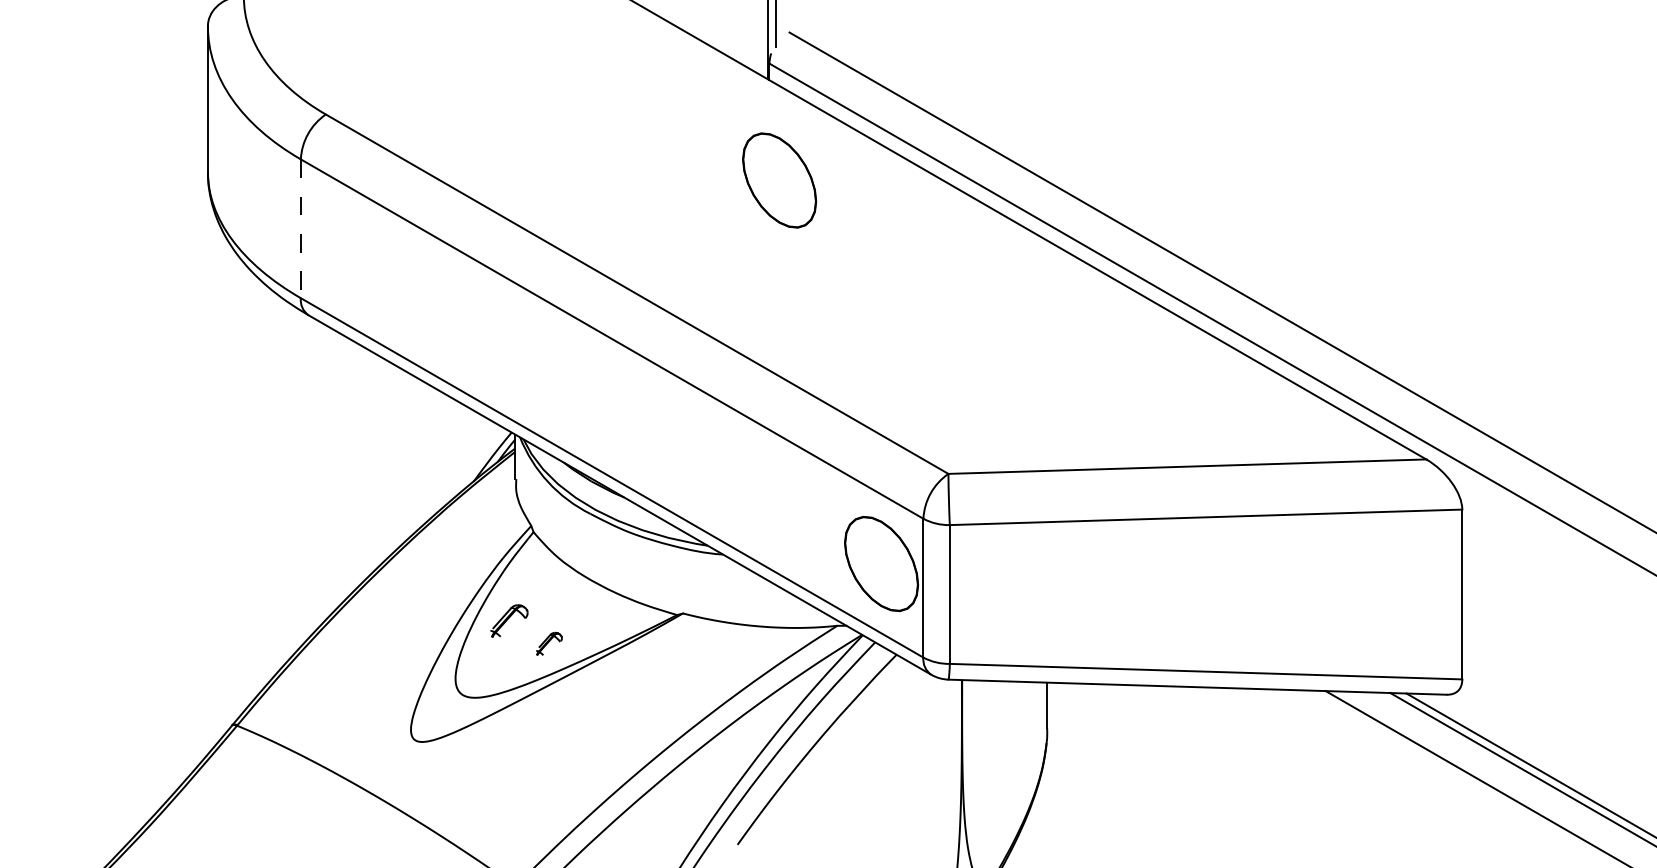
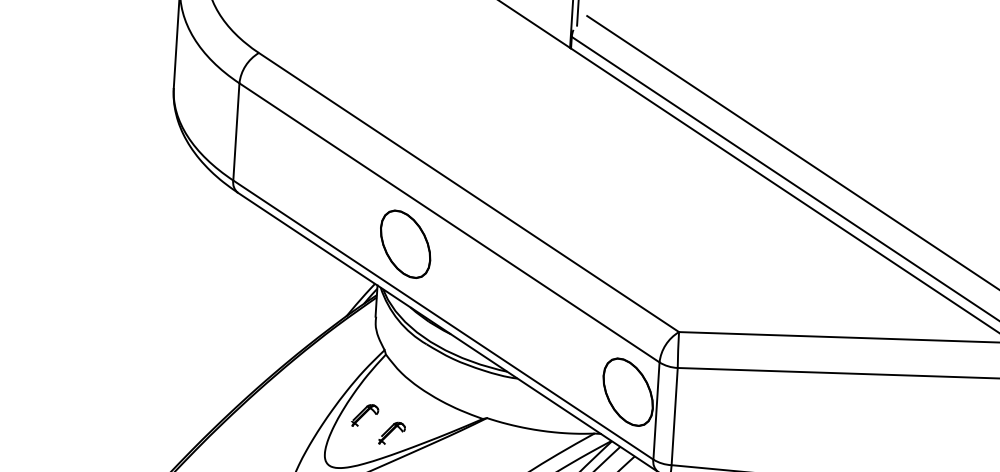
part: (779, 180) -> (405, 244), moved
line: (300, 229) -> (236, 132), dashed -> solid
part: (549, 643) -> (392, 433), size x1.43

